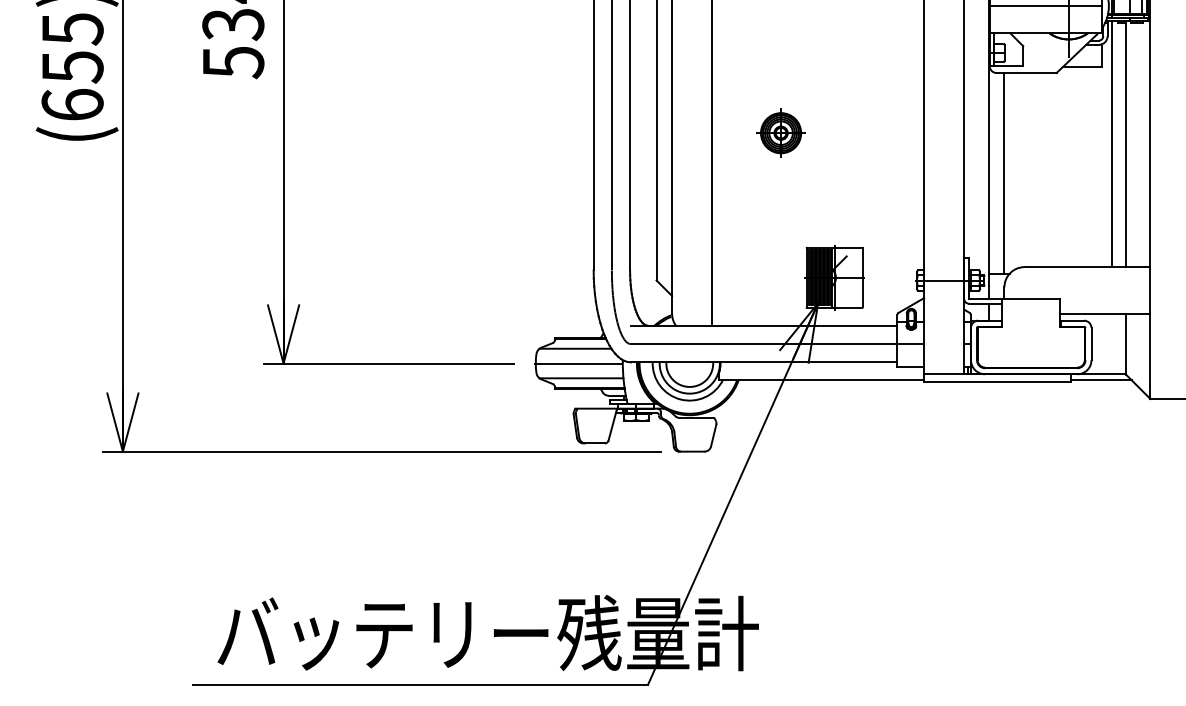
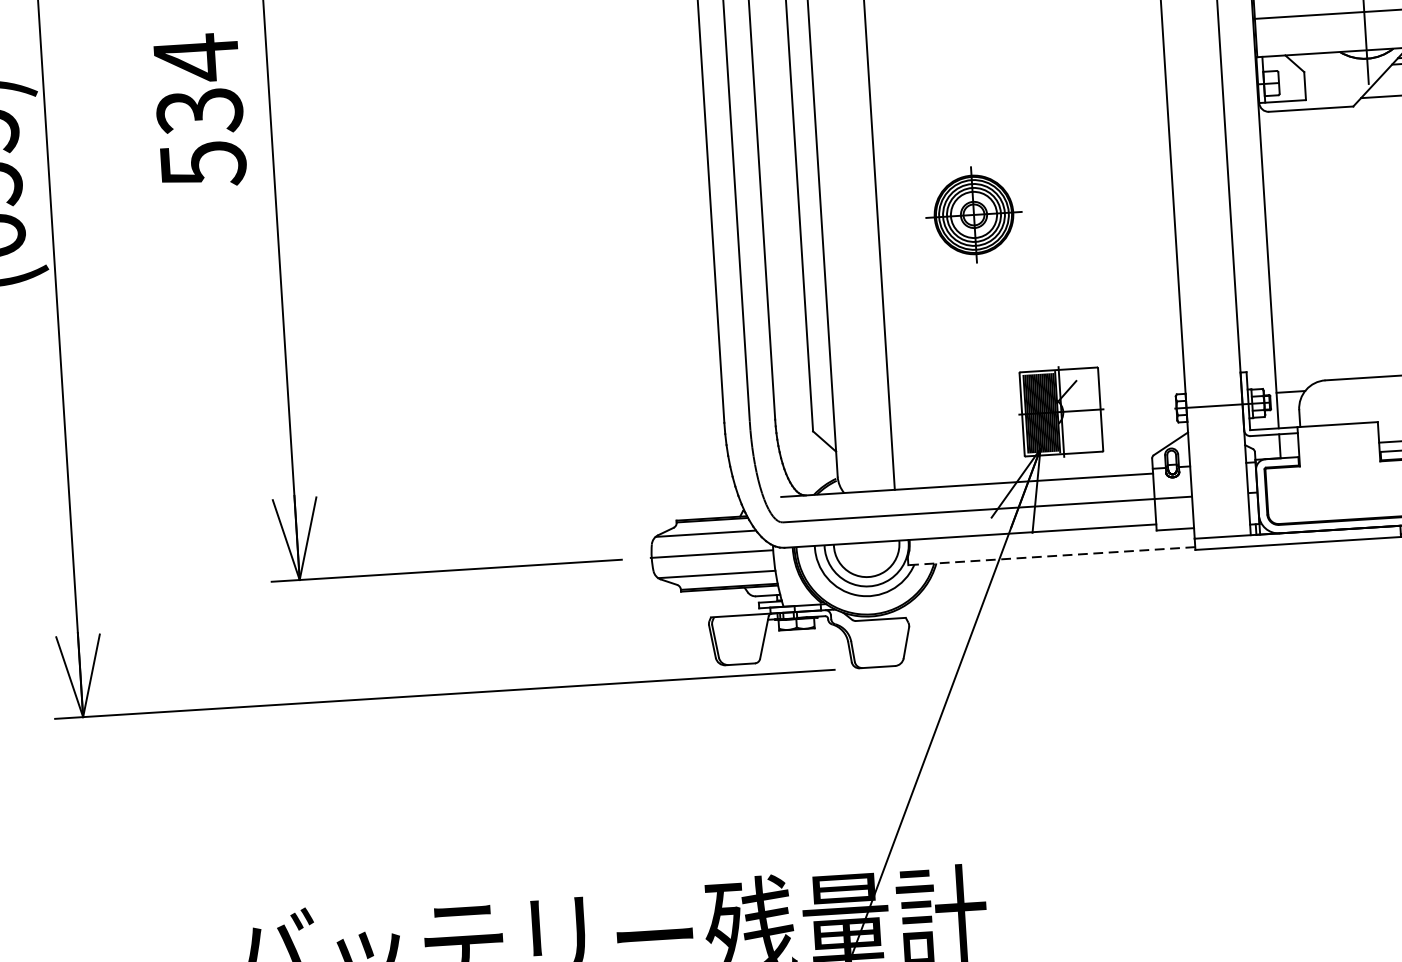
part: (780, 132) -> (973, 213), size x1.4
line: (1004, 172) -> (1289, 250), removed
line: (821, 380) -> (1052, 556), solid -> dashed

